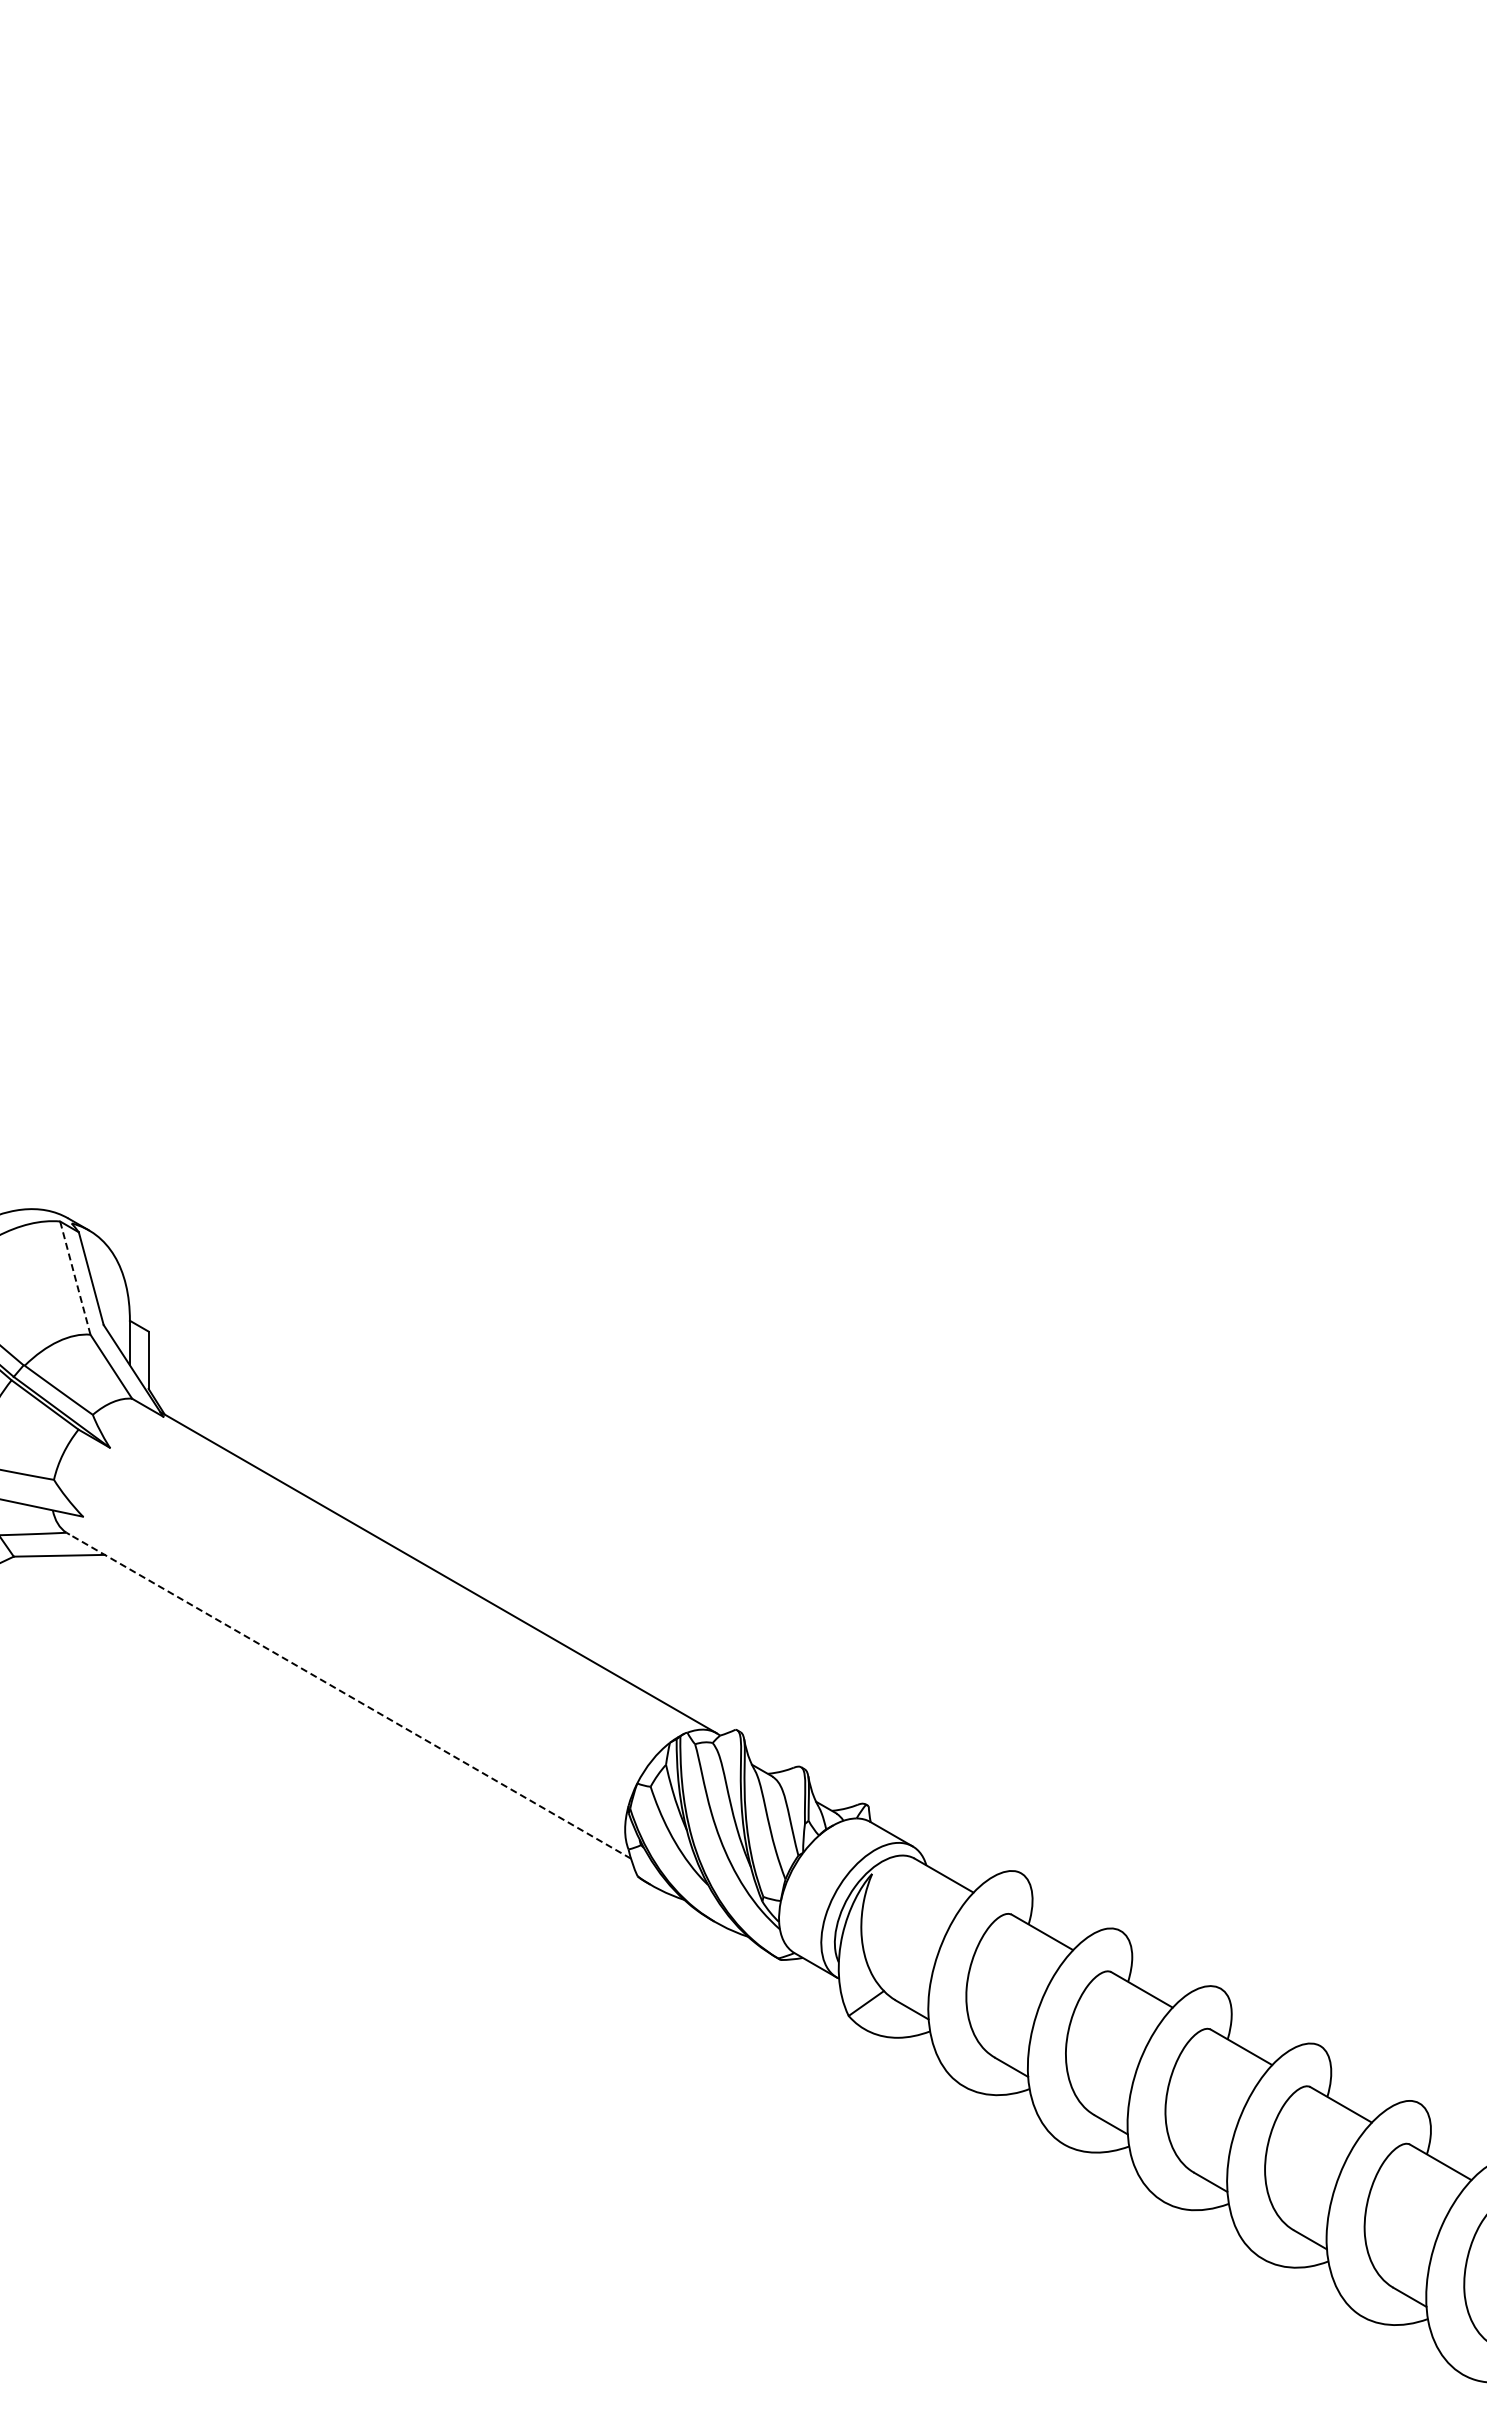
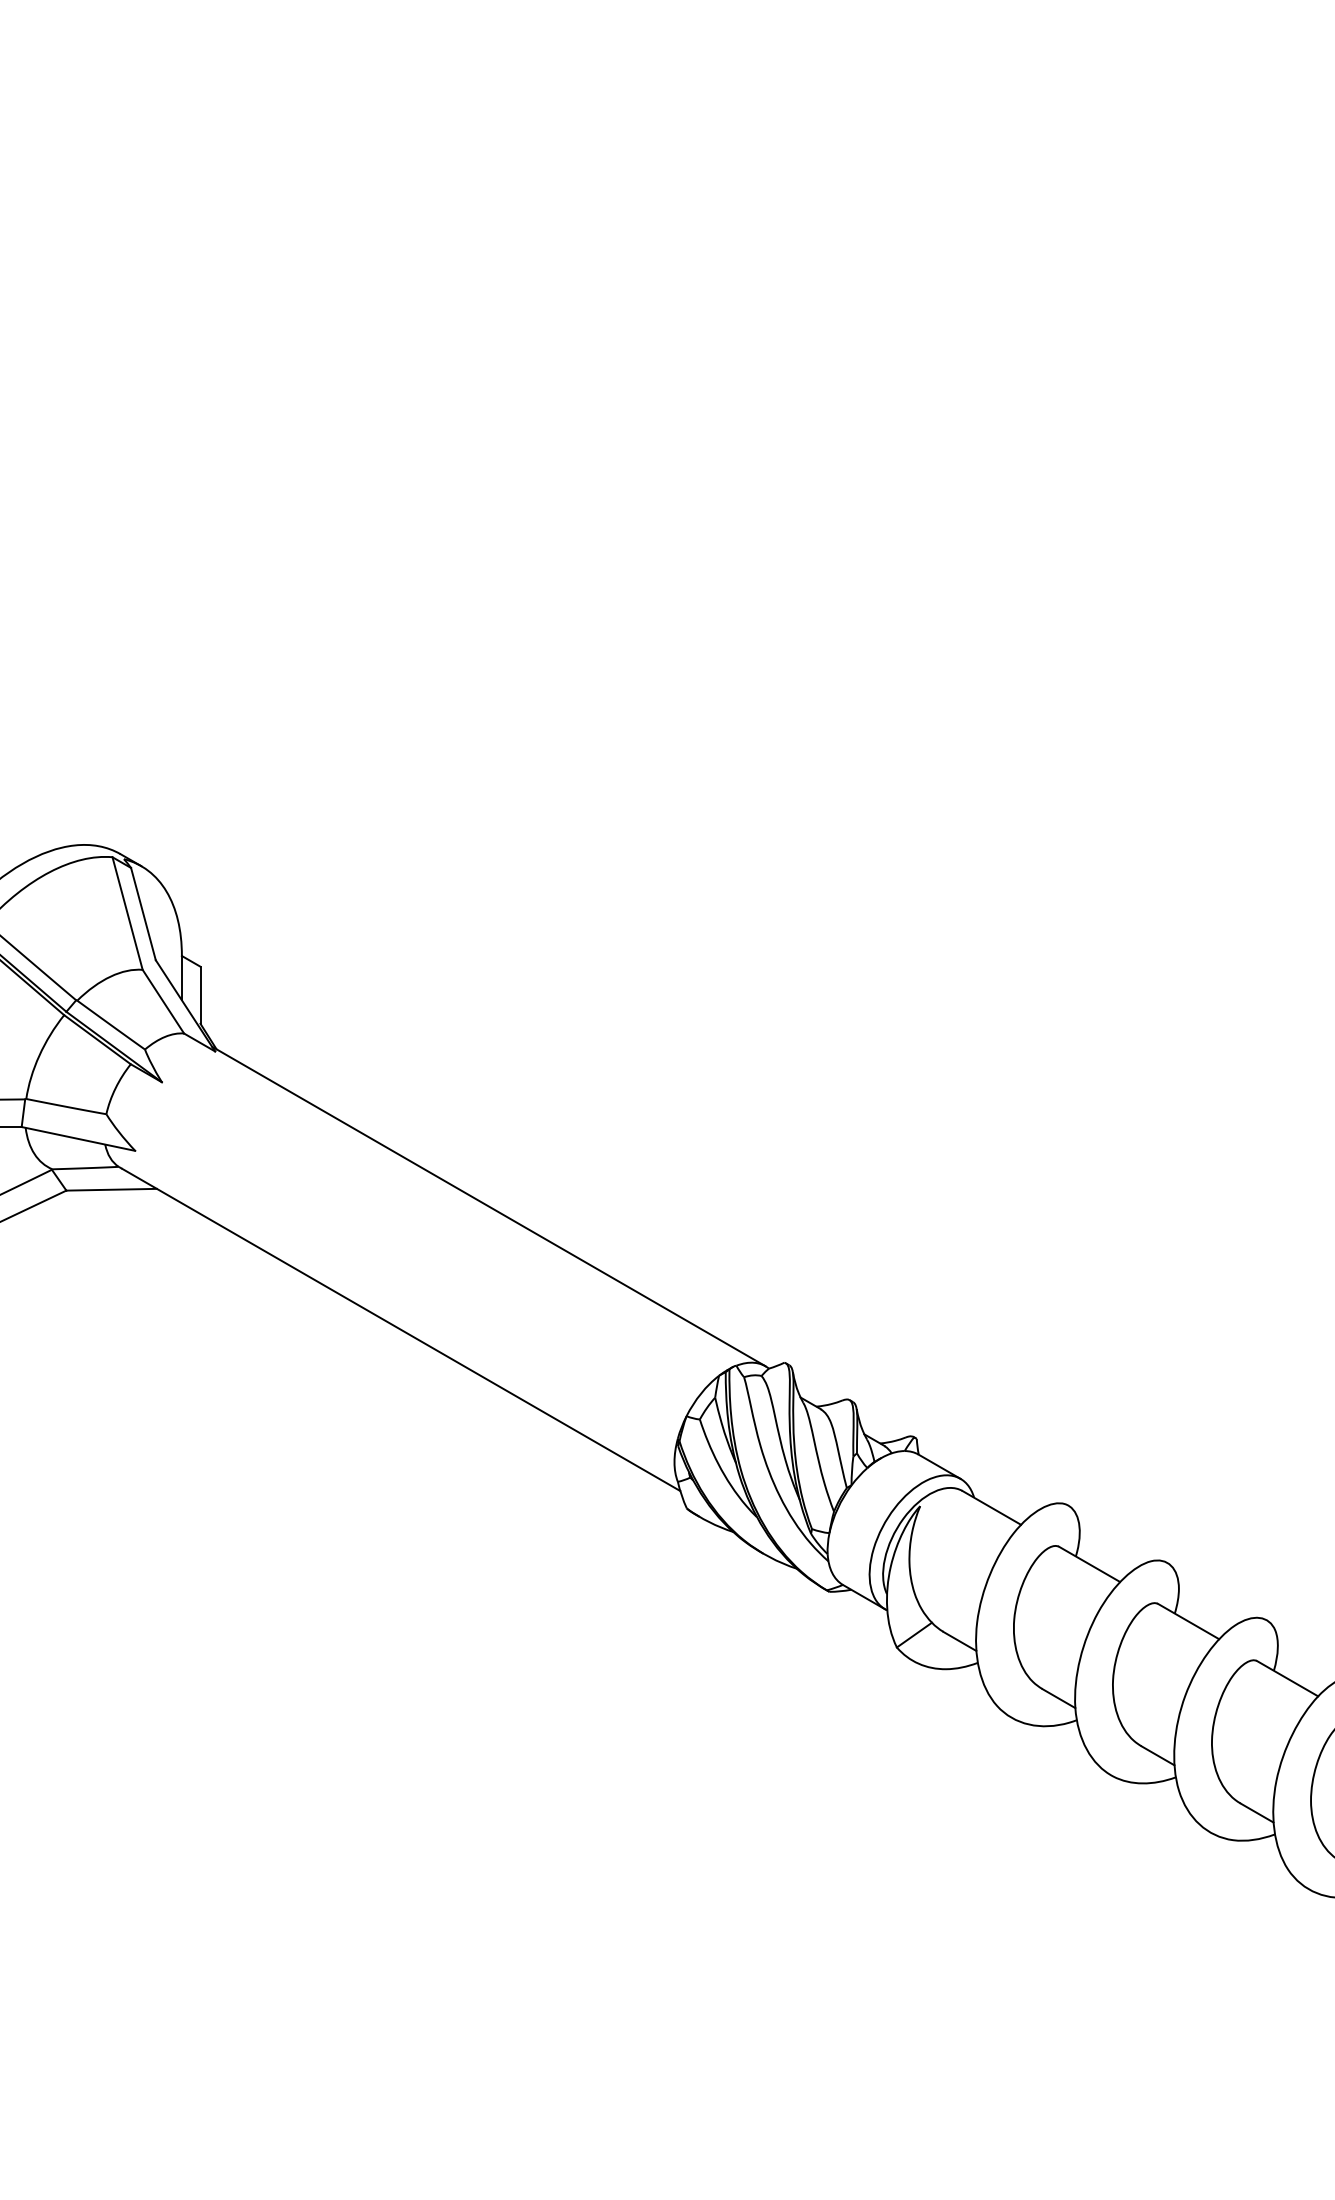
line: (75, 1278) -> (127, 913), dashed -> solid
line: (350, 1696) -> (401, 1329), dashed -> solid

